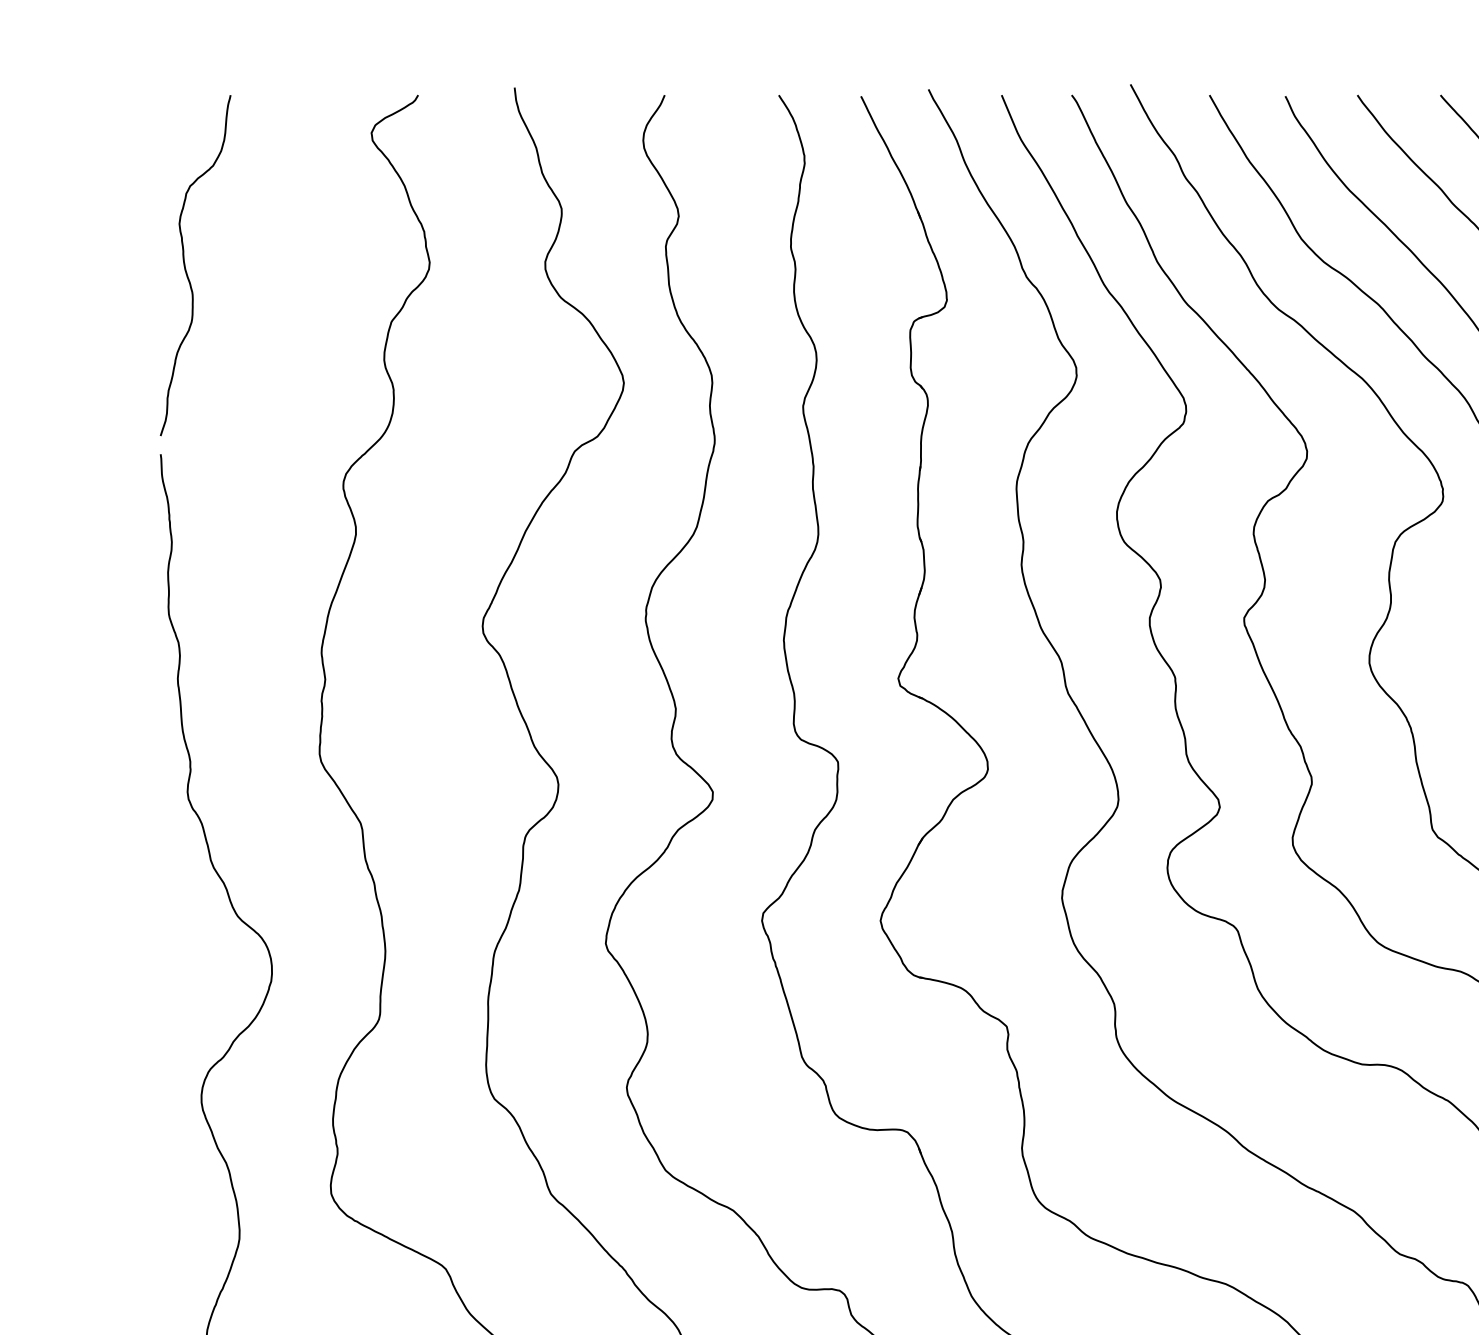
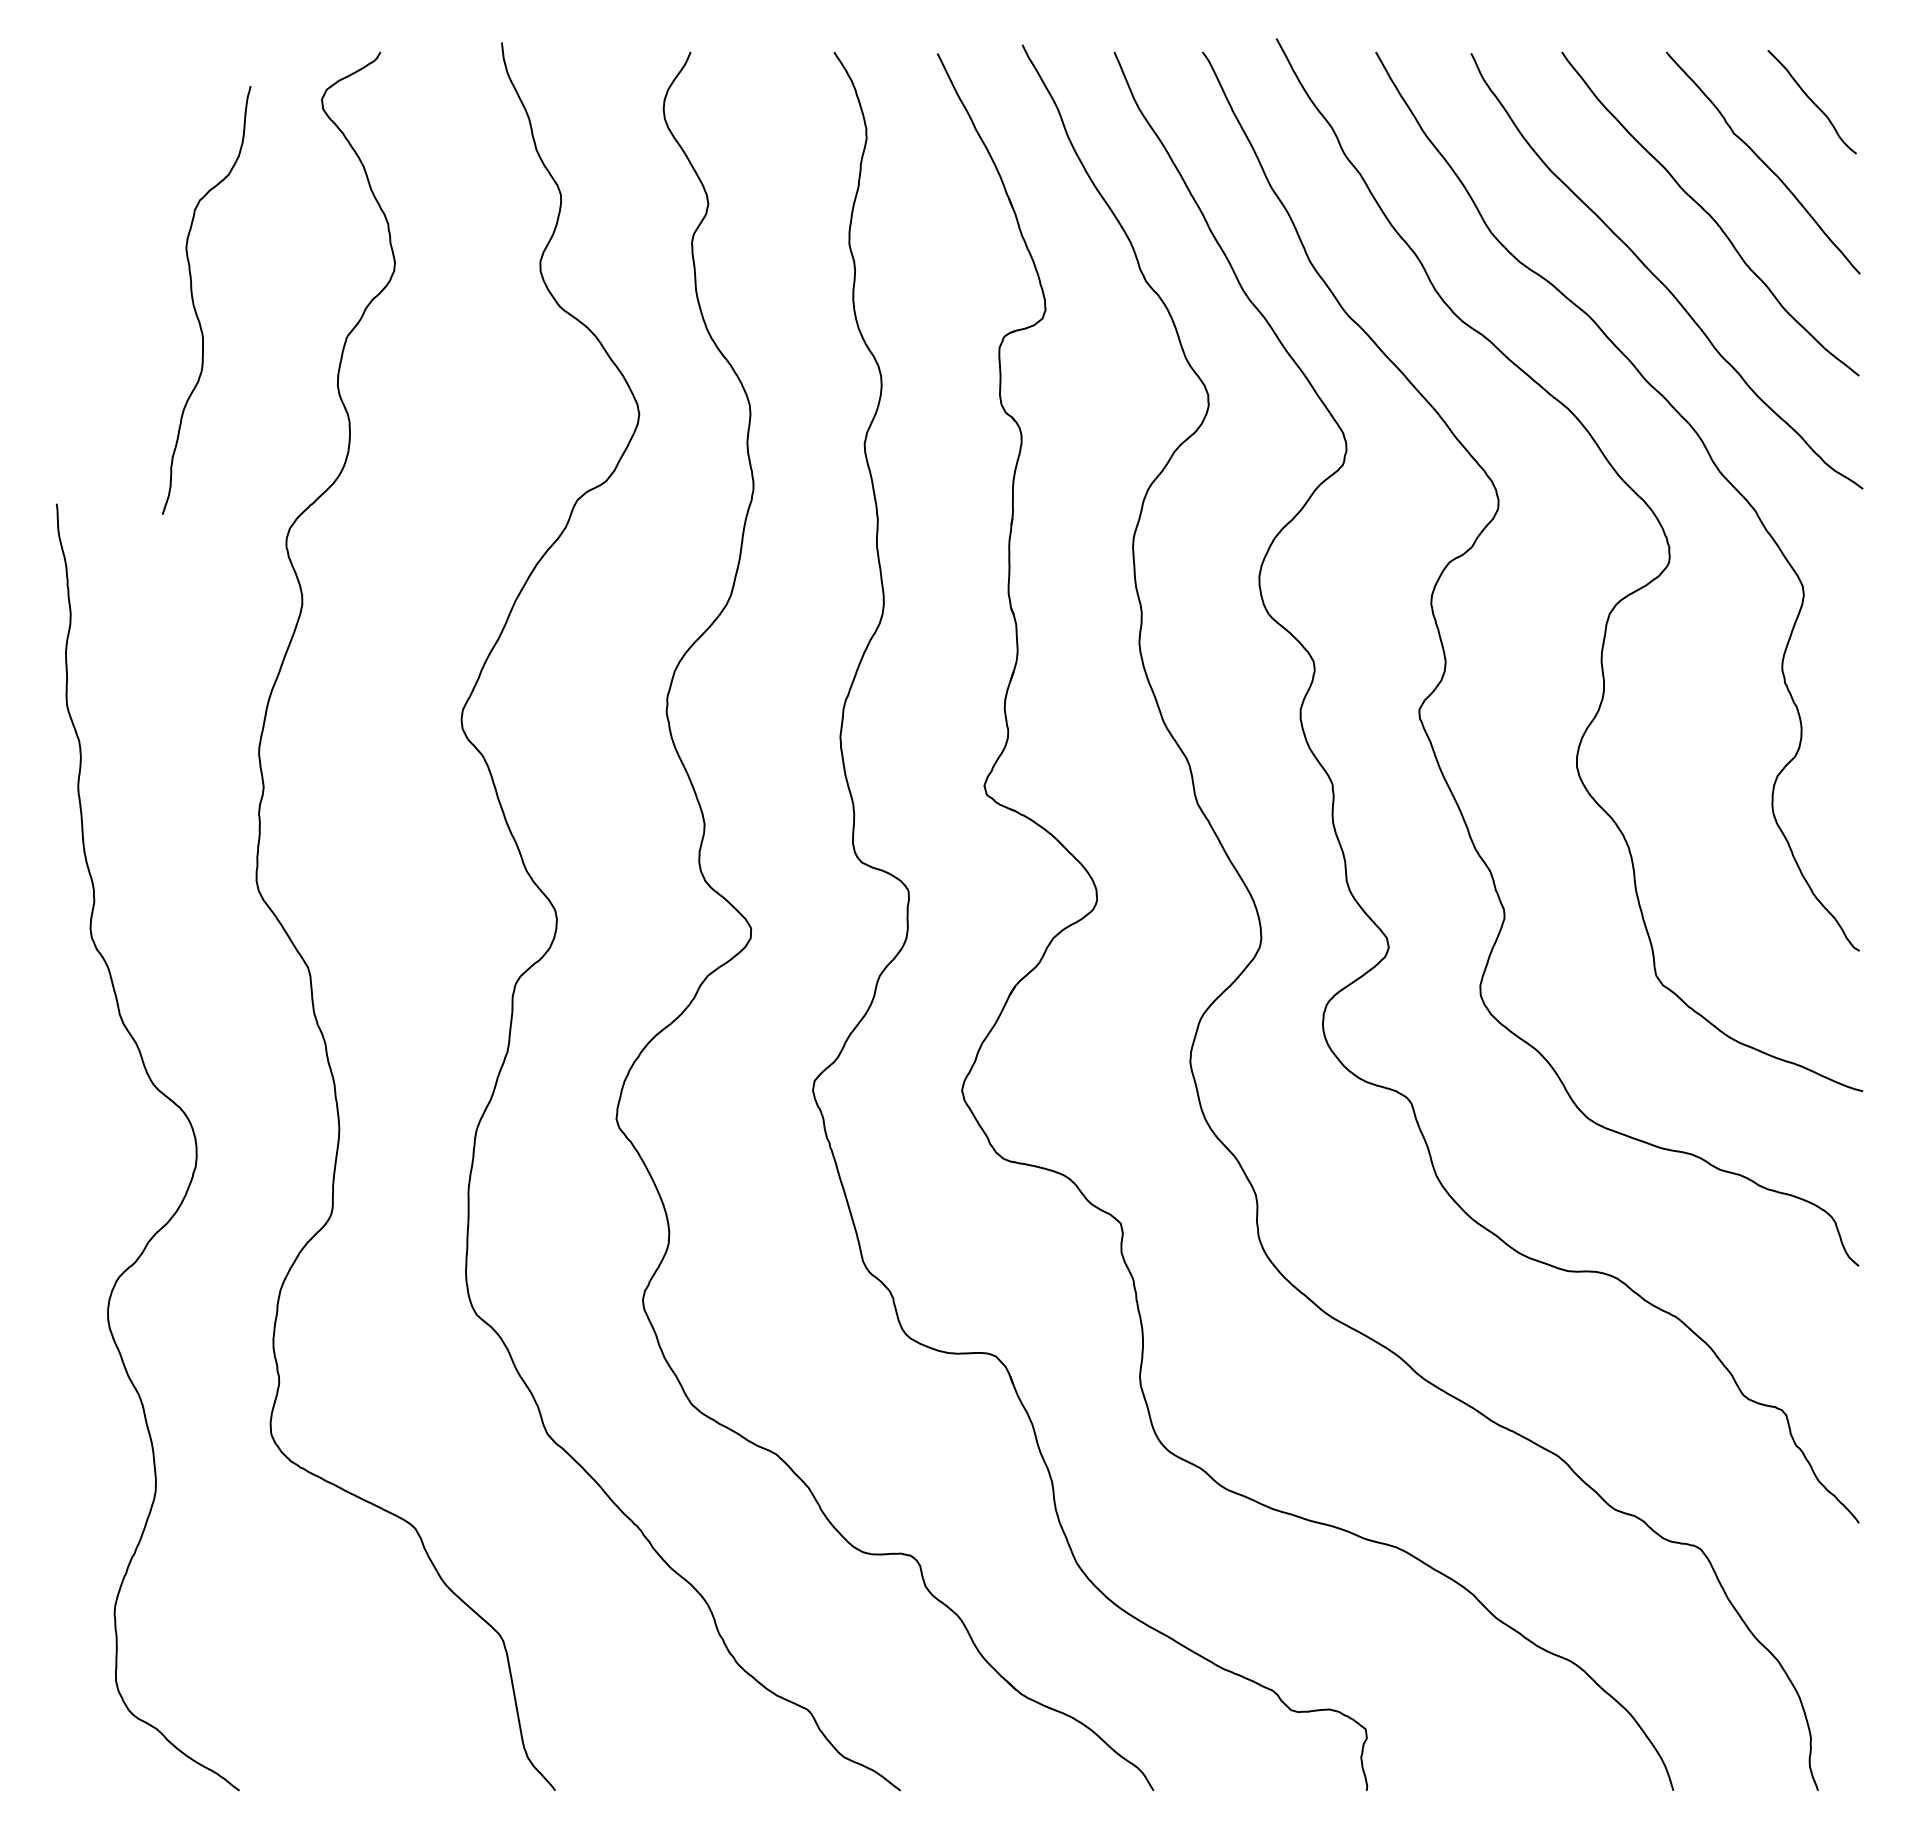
curve: (185, 267) -> (194, 302), moved

